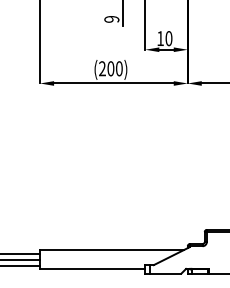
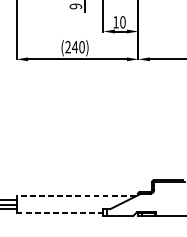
text: (110, 68) -> (74, 46), (200) -> (240)
line: (111, 249) -> (75, 196), solid -> dashed
line: (92, 269) -> (59, 212), solid -> dashed

